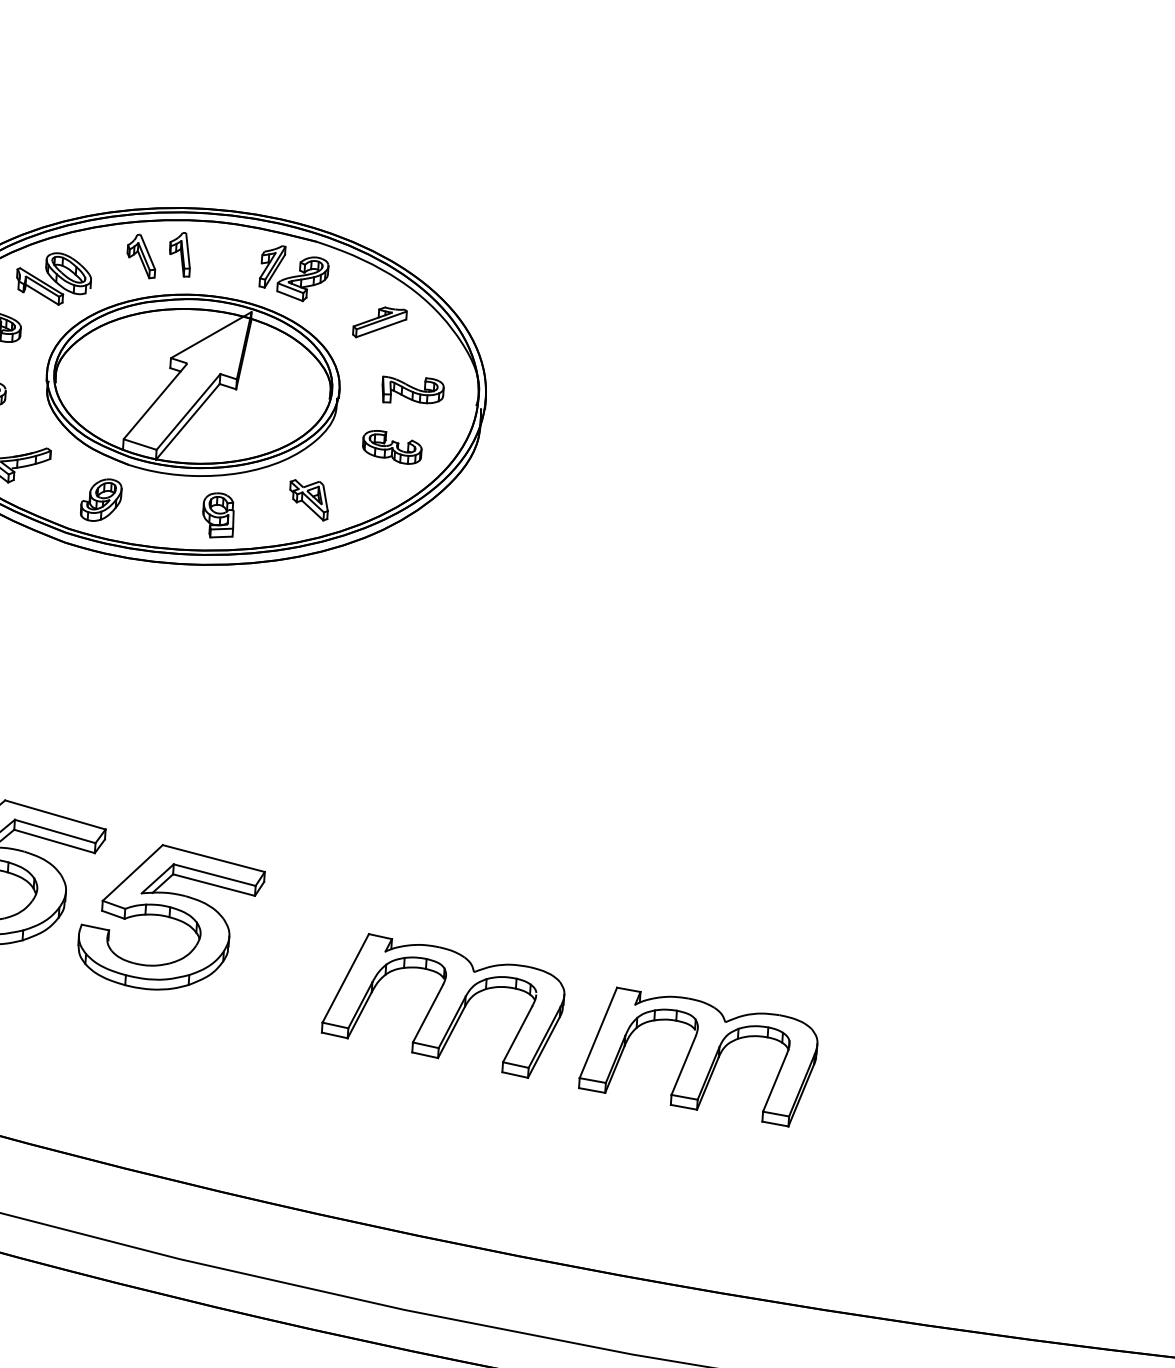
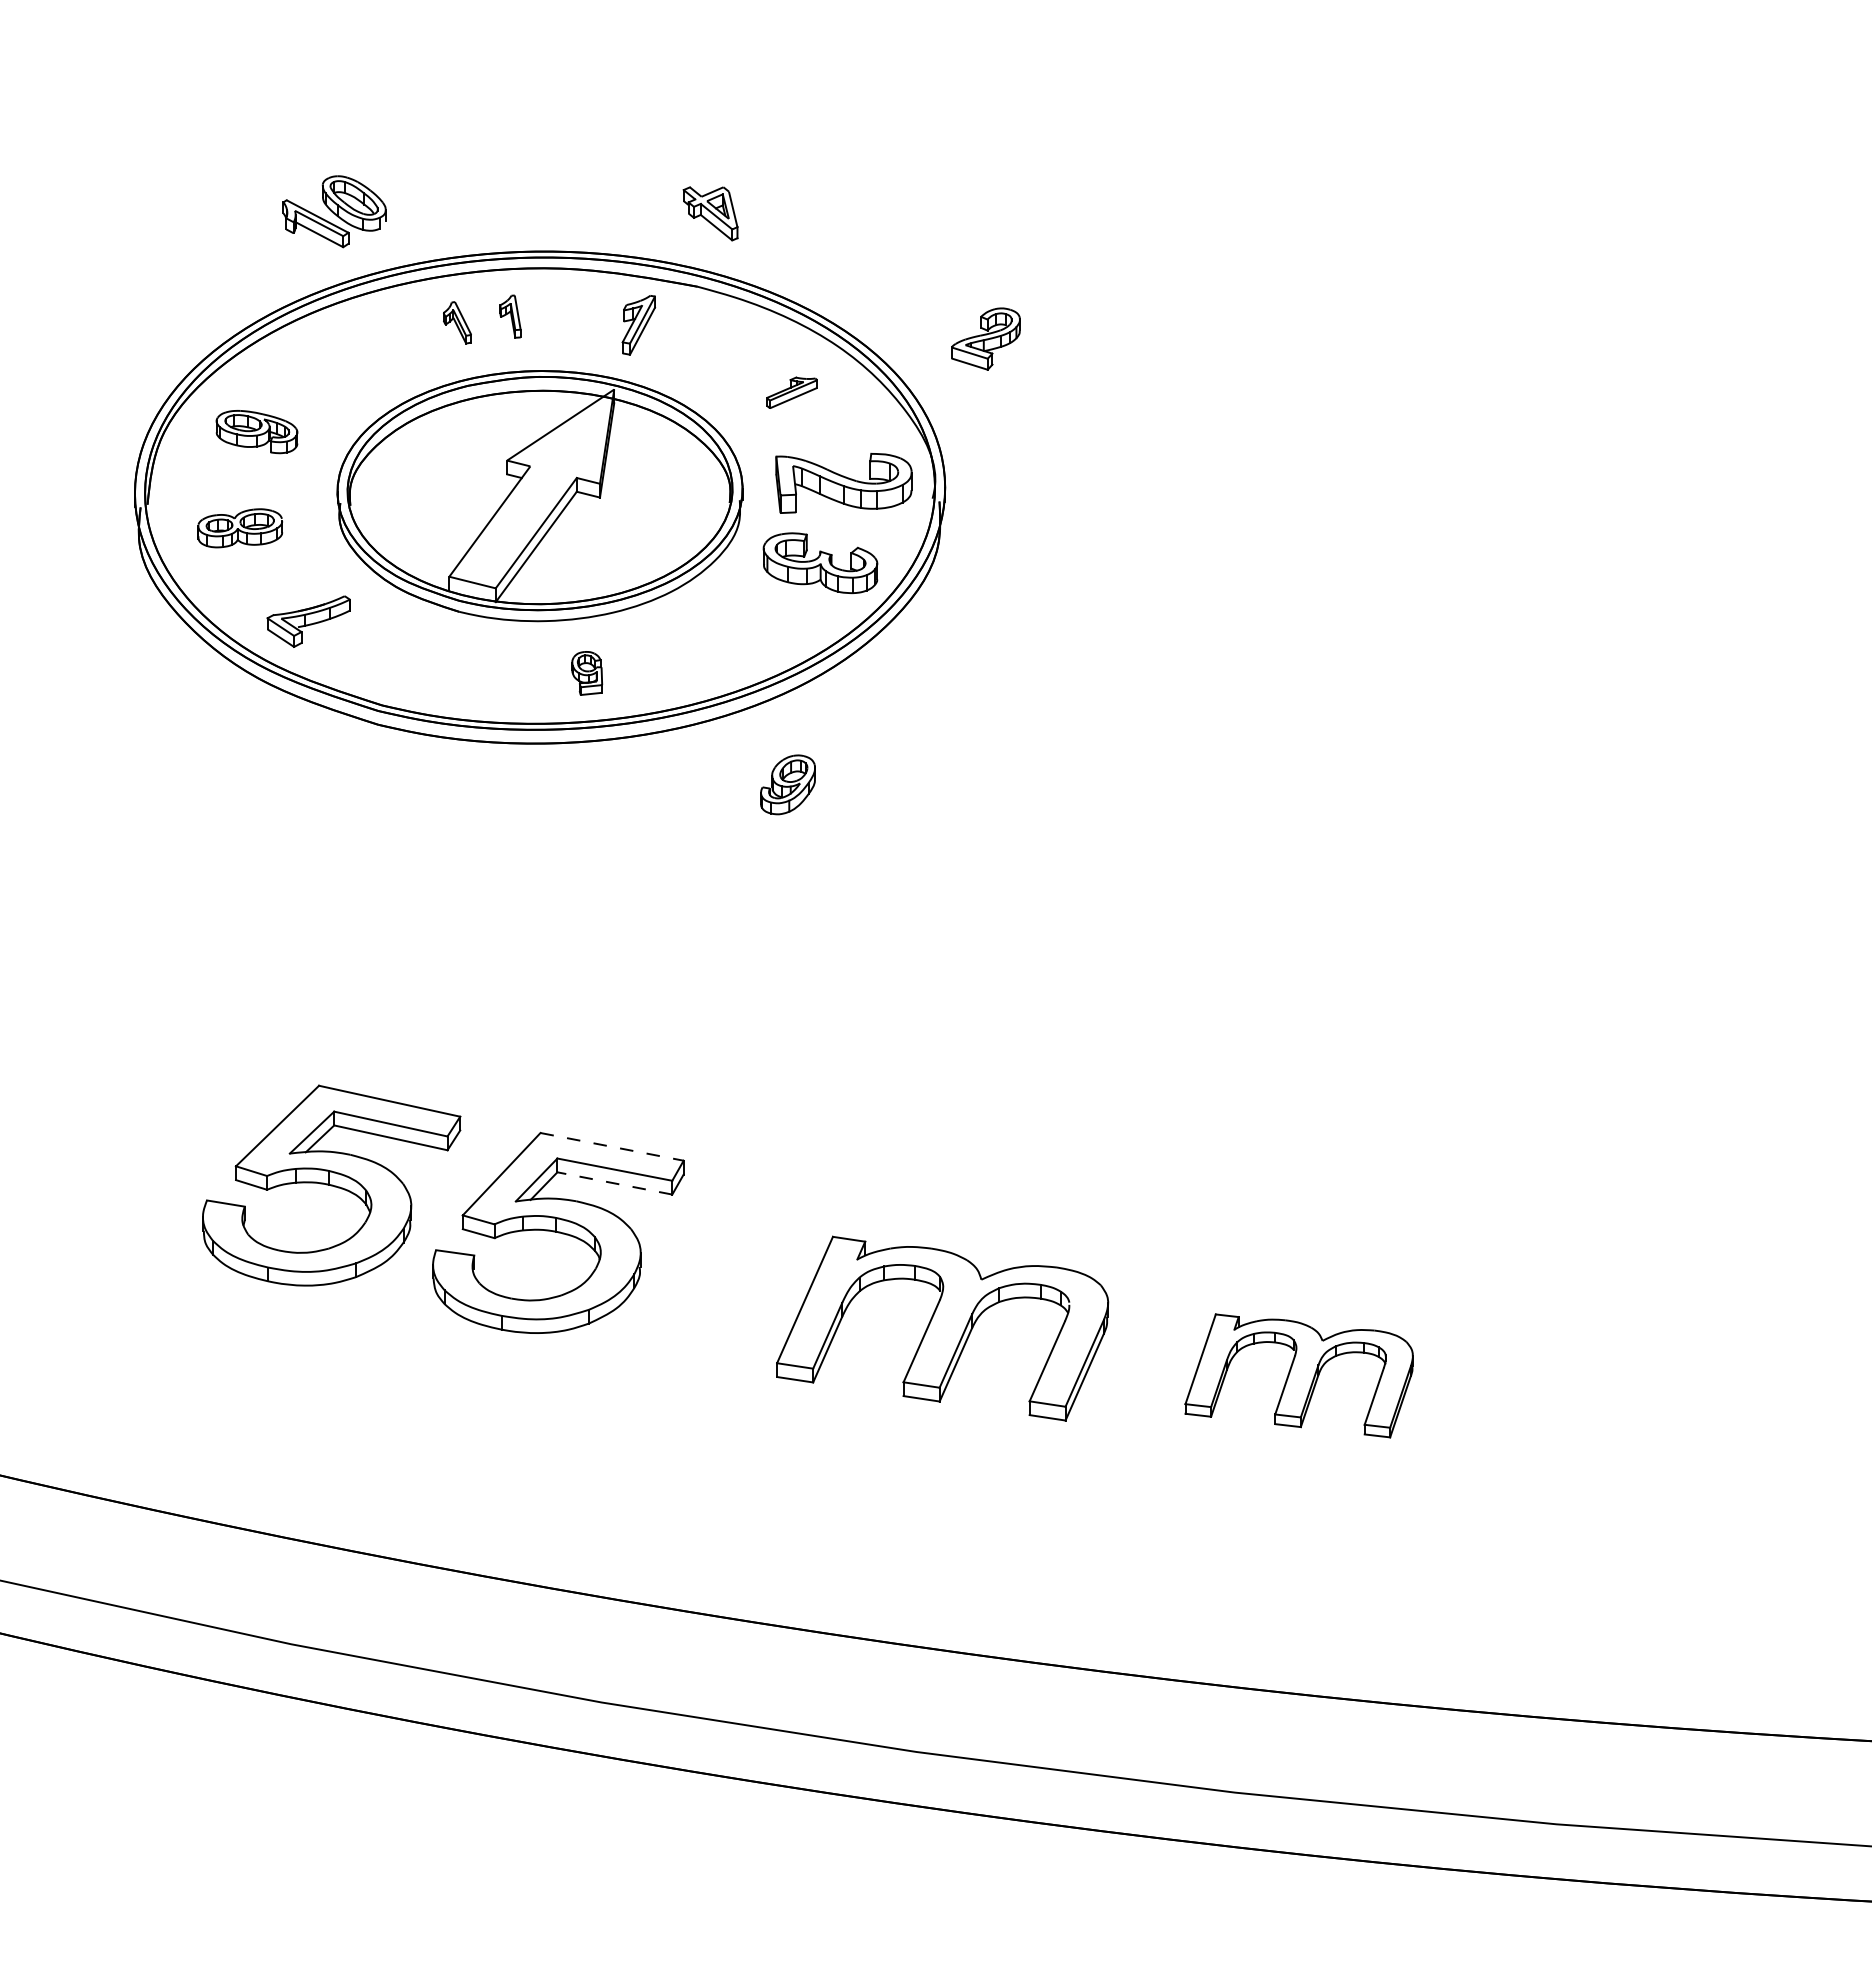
part: (180, 254) -> (510, 316), size x0.7
part: (141, 256) -> (457, 322), size x0.7
part: (53, 278) -> (334, 211), moved
part: (302, 278) -> (985, 338), moved
part: (379, 322) -> (791, 392), size x0.7
part: (412, 390) -> (843, 483), size x1.6
part: (392, 447) -> (820, 563), size x1.4
part: (100, 499) -> (787, 784), moved
part: (308, 499) -> (710, 213), moved
part: (218, 515) -> (587, 673), size x0.7
line: (214, 858) -> (612, 1146), solid -> dashed
line: (213, 885) -> (614, 1183), solid -> dashed
part: (698, 1056) -> (1298, 1375), size x0.7

